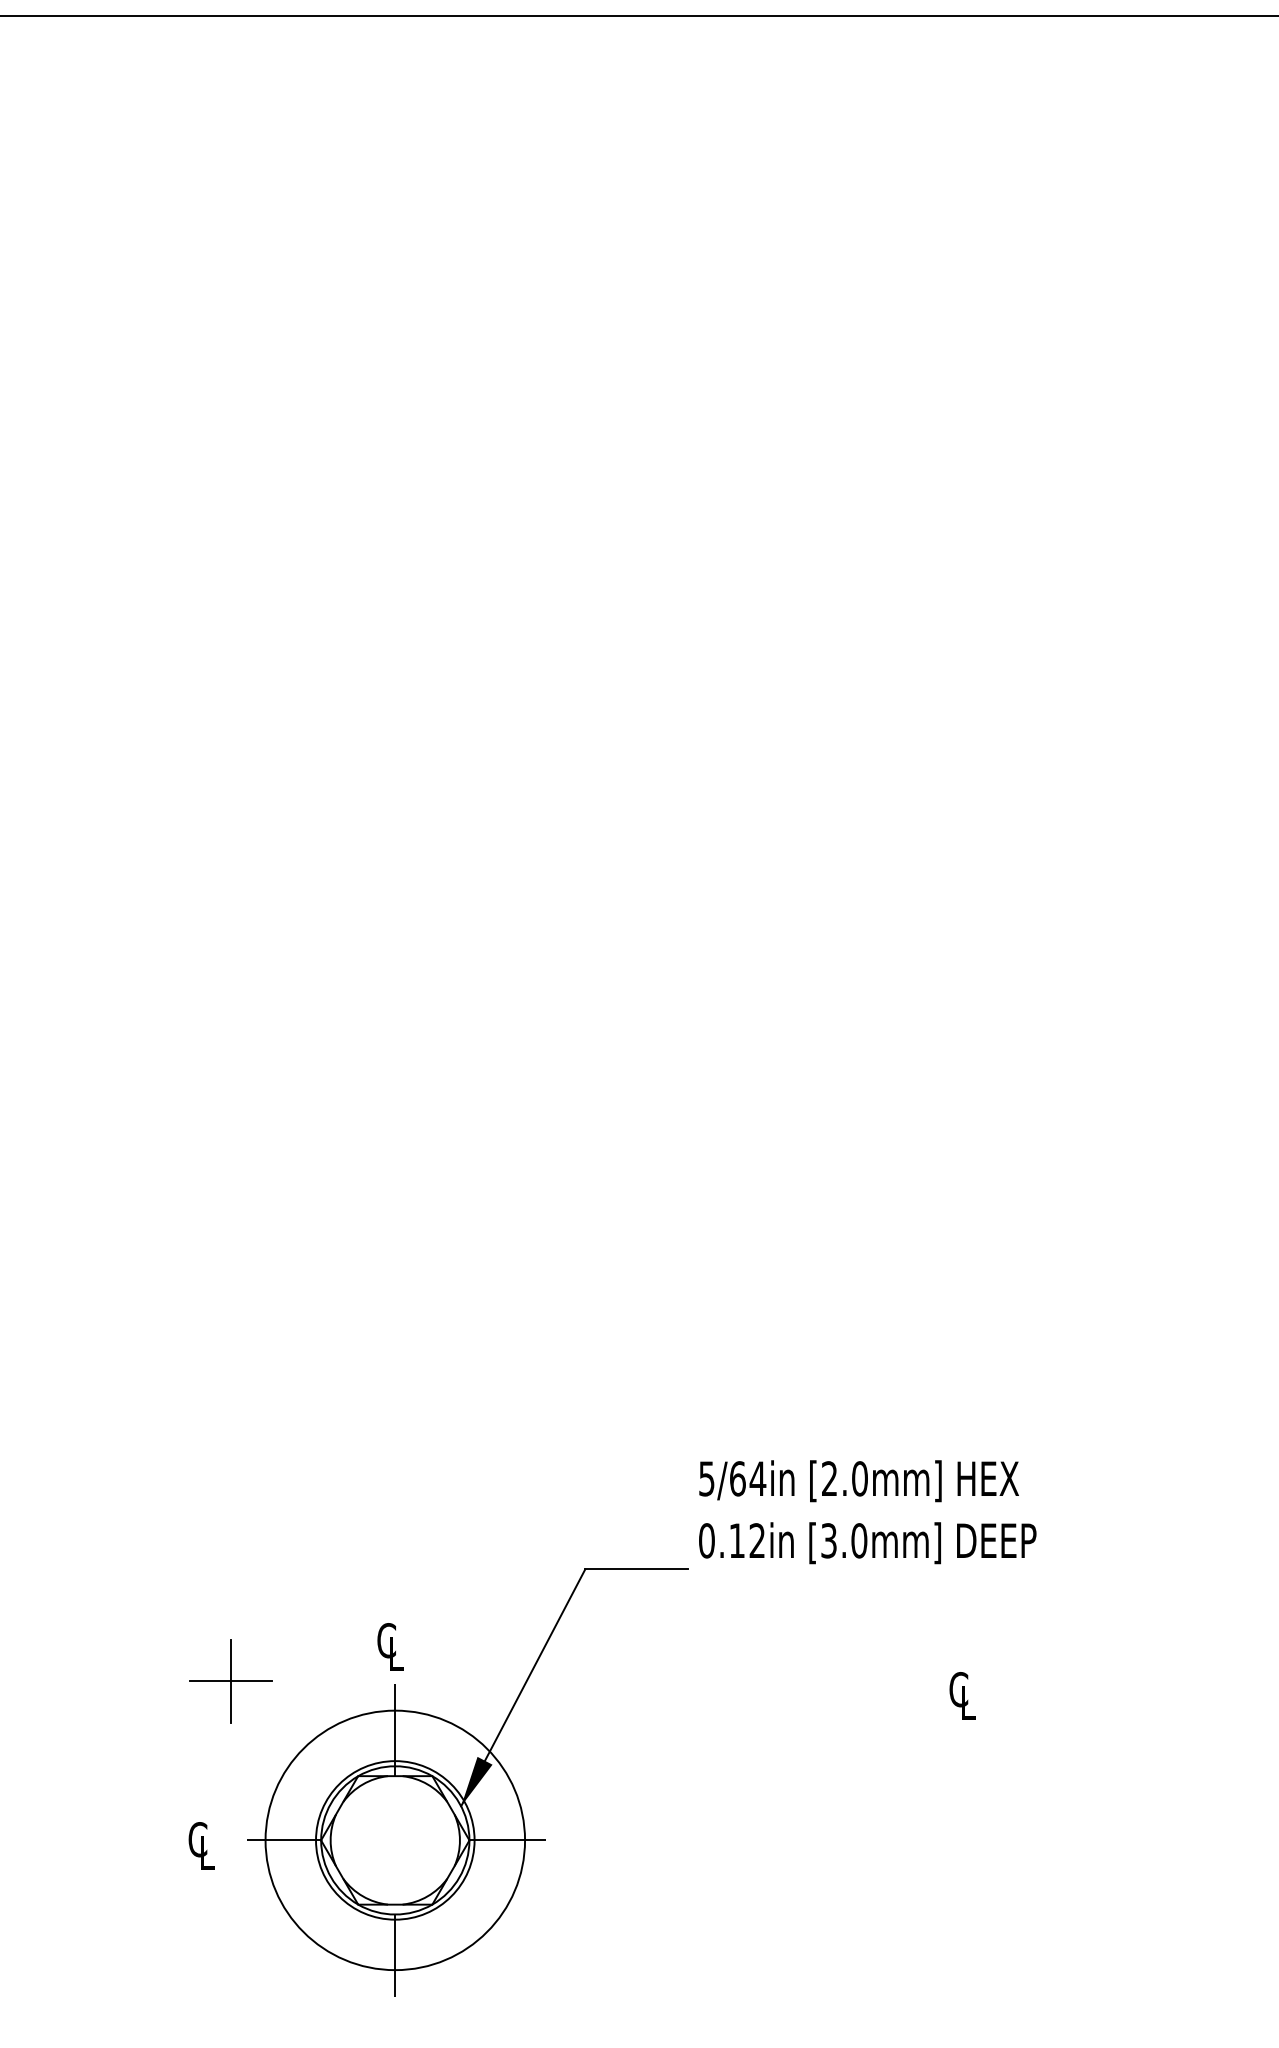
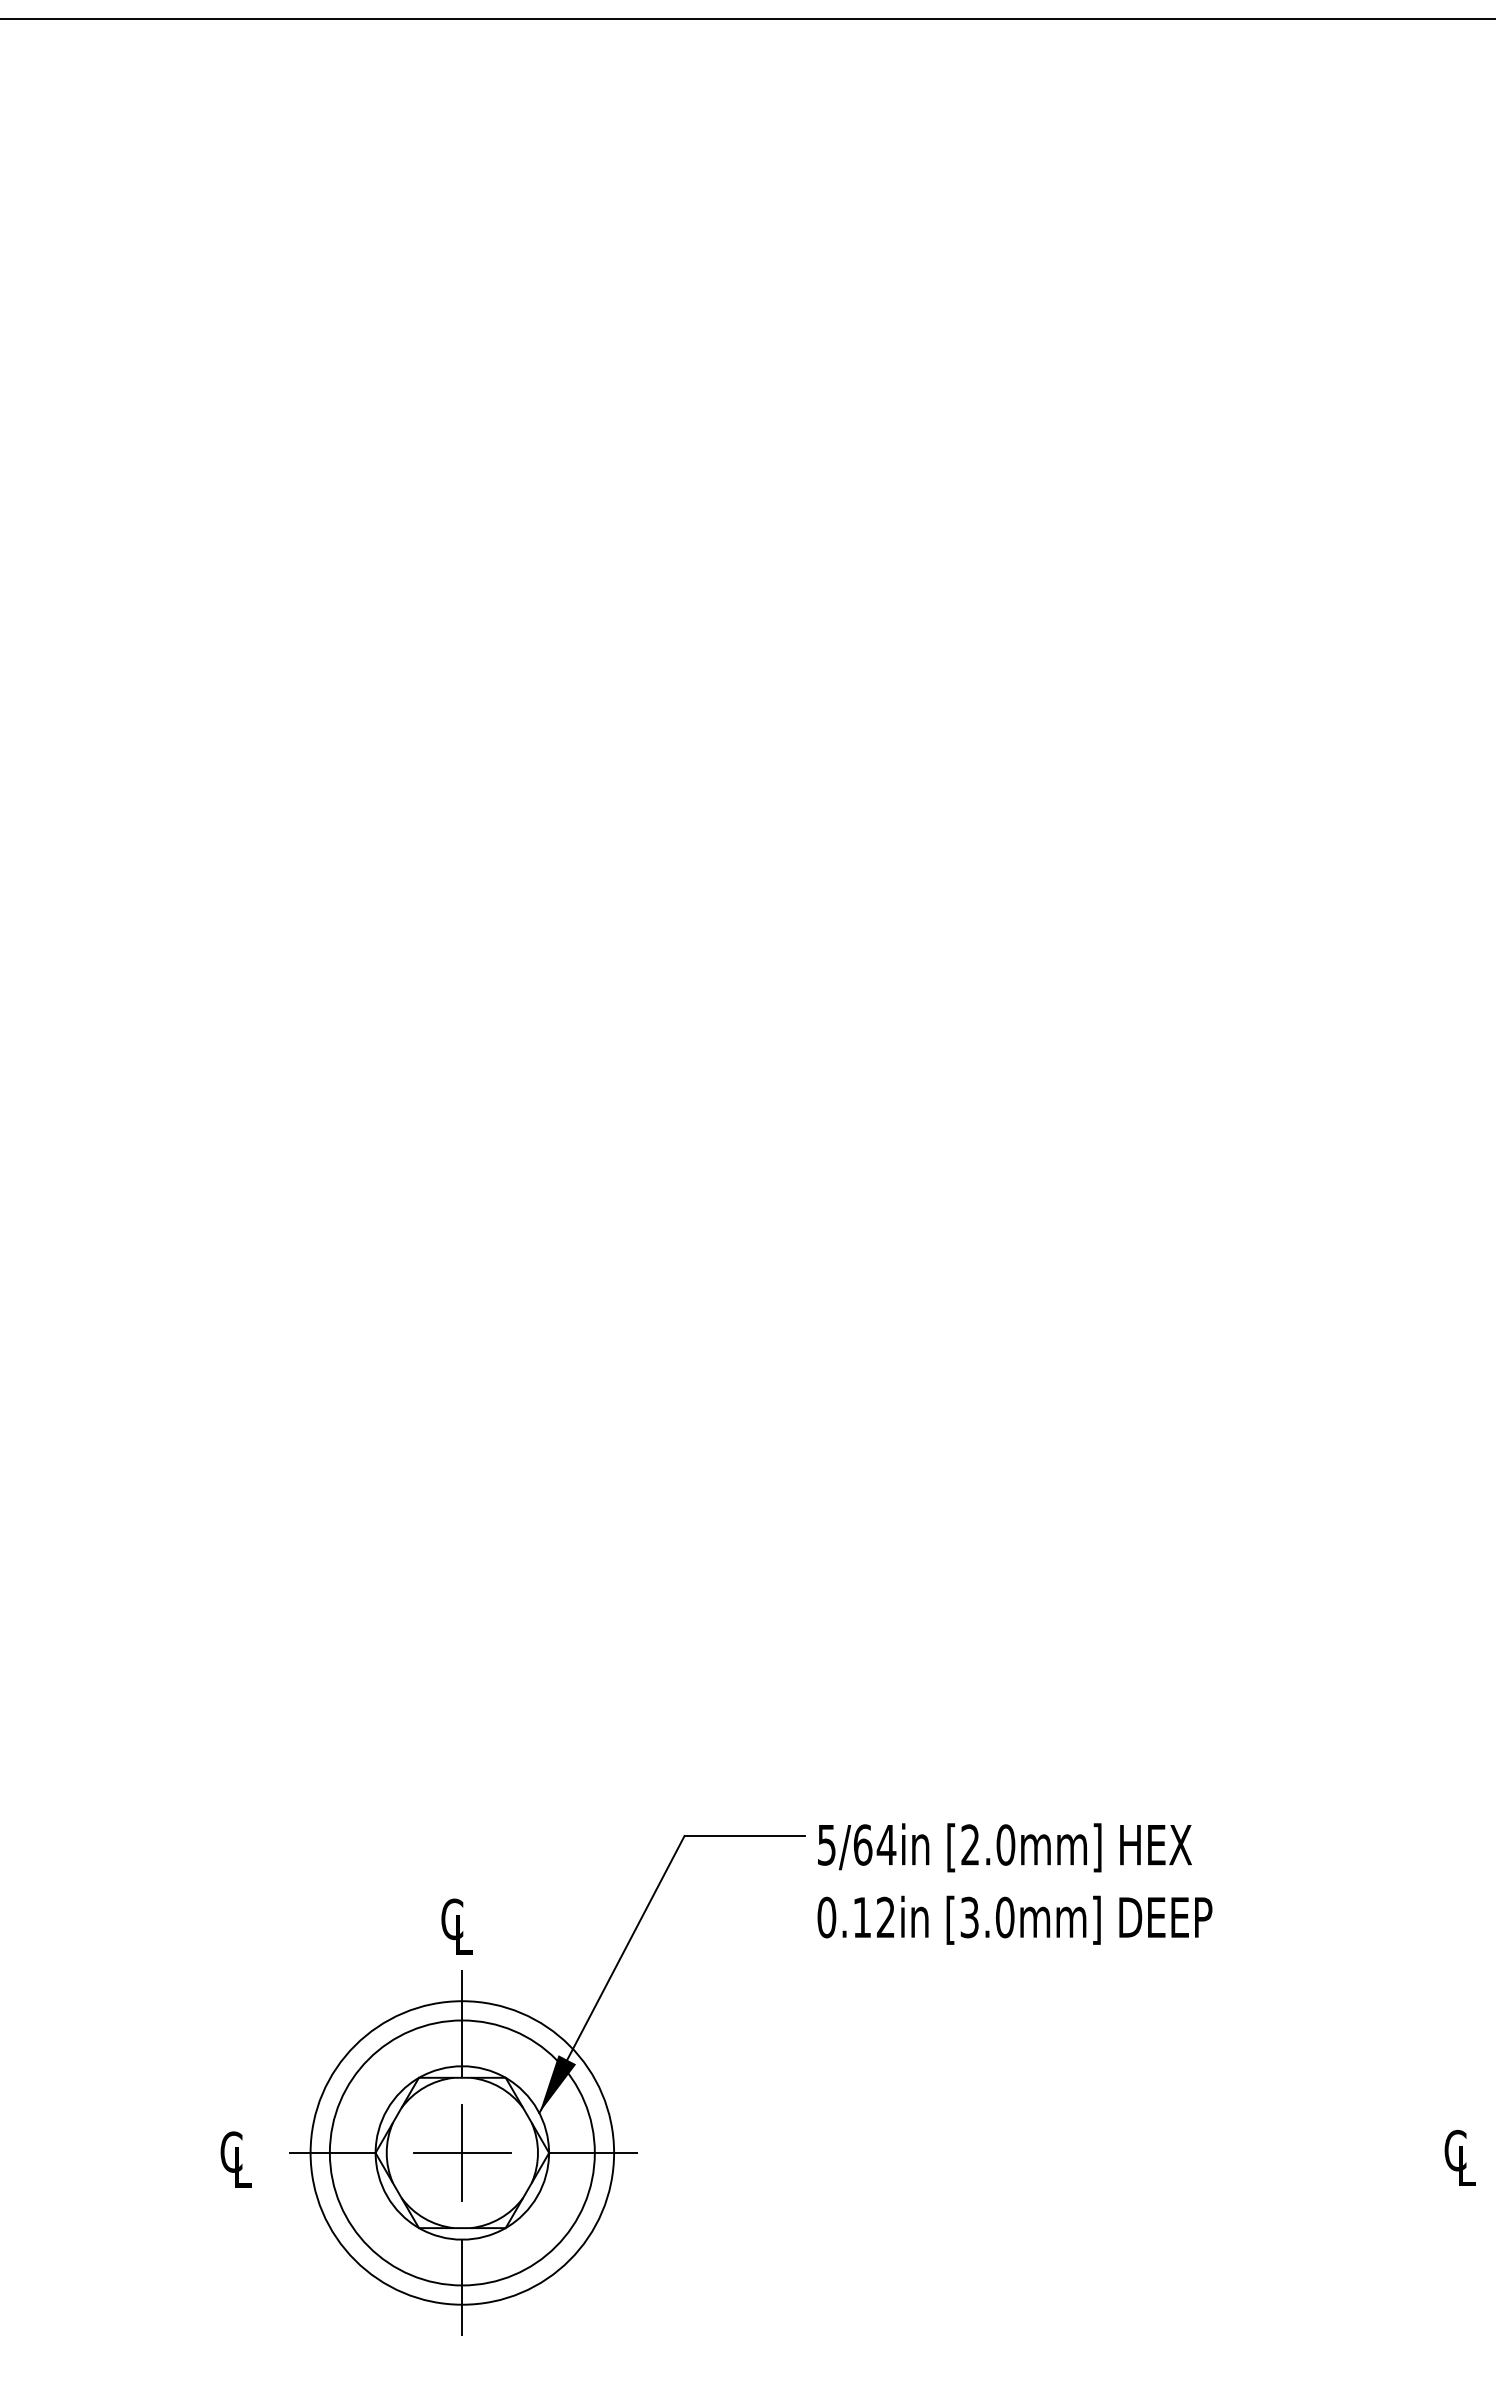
text: (867, 1511) -> (1014, 1883), moved
part: (231, 1680) -> (462, 2152), moved
text: (962, 1695) -> (1459, 2157), moved
circle: (394, 1840) -> (461, 2152), size x1.43

